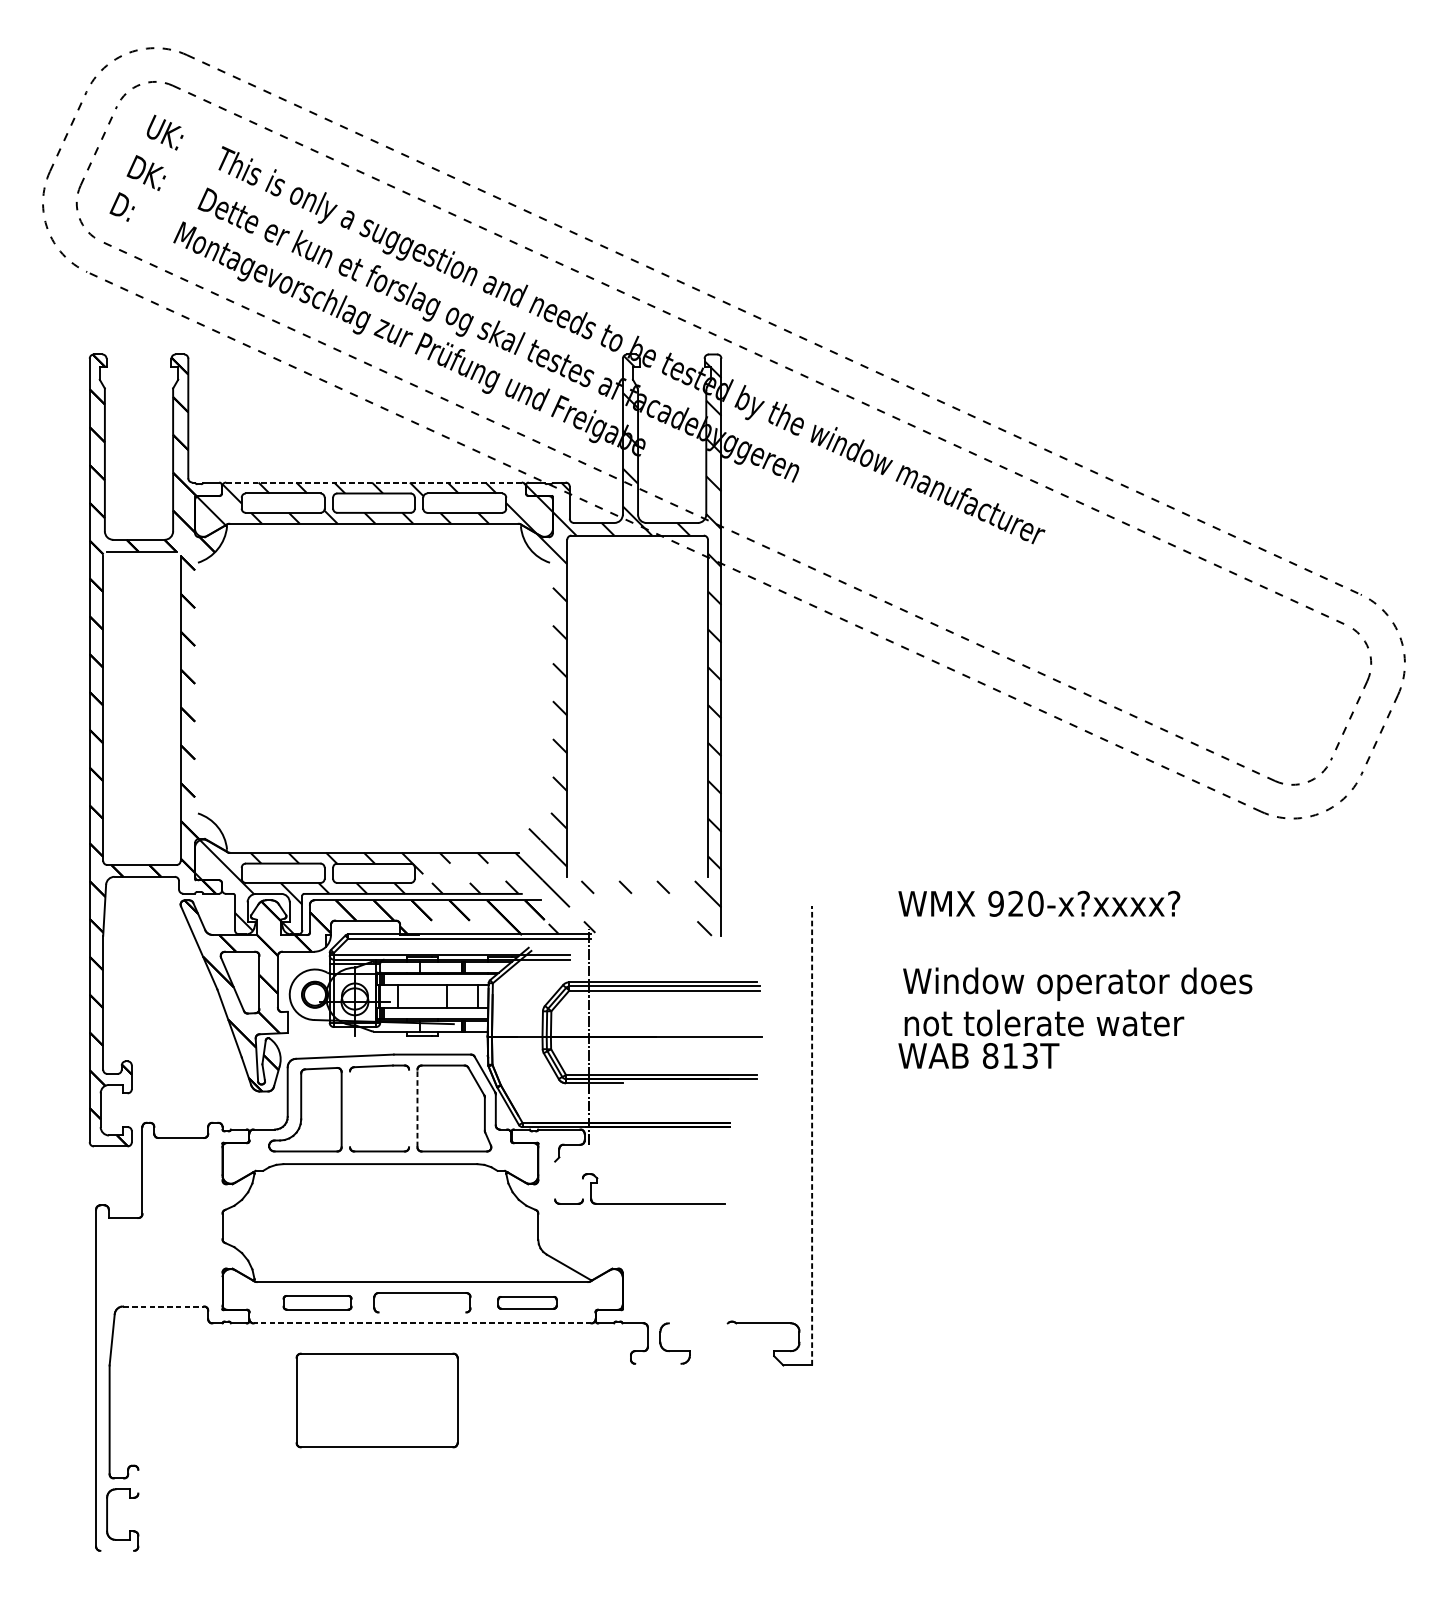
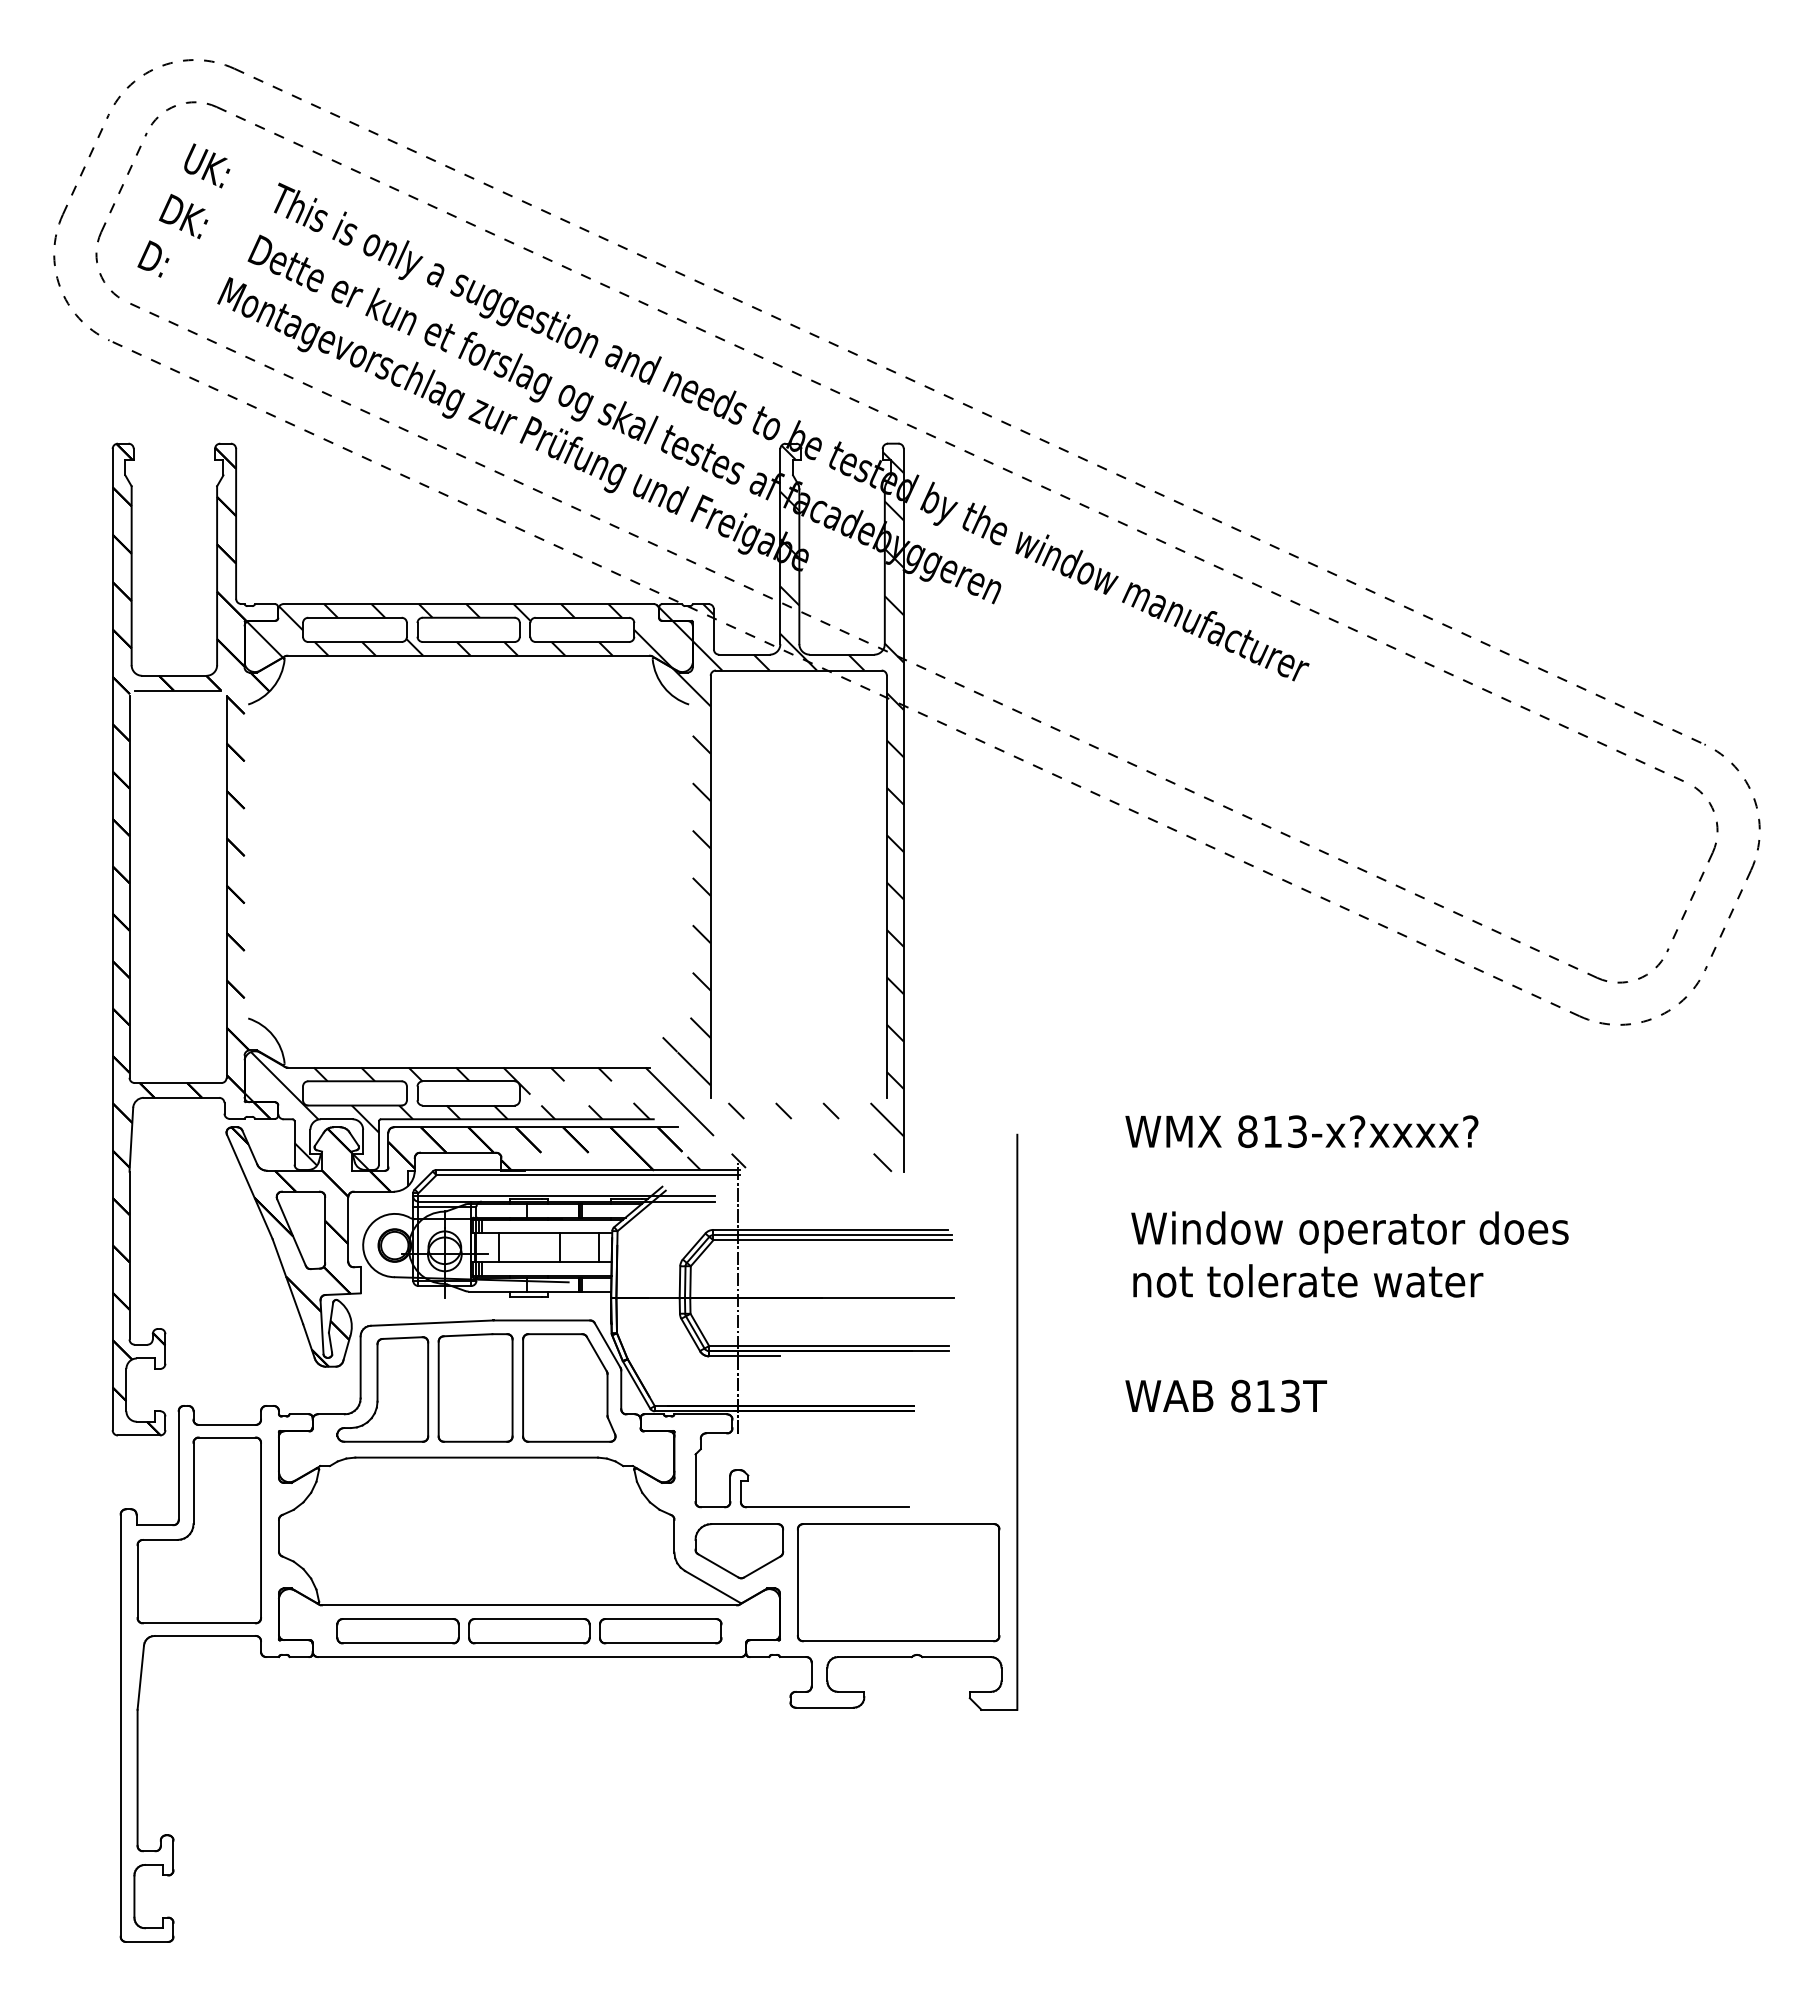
line: (374, 482) -> (469, 604), dashed -> solid
text: (1015, 903) -> (1272, 1131), 920-x?xxxx? -> 813-x?xxxx?
text: (978, 1055) -> (1225, 1395), moved
line: (349, 1108) -> (438, 1388), added
line: (408, 1108) -> (512, 1387), added
line: (417, 1108) -> (523, 1387), dashed -> solid
line: (812, 1136) -> (1017, 1422), dashed -> solid
line: (555, 1179) -> (695, 1477), added
line: (583, 1188) -> (730, 1488), added
part: (158, 1222) -> (198, 1530), added
part: (590, 1239) -> (739, 1551), added
part: (317, 1302) -> (397, 1631), size x1.43
part: (527, 1302) -> (660, 1631), size x1.67
line: (163, 1306) -> (205, 1635), dashed -> solid
line: (422, 1312) -> (529, 1643), added
line: (421, 1323) -> (528, 1657), dashed -> solid
line: (698, 1323) -> (874, 1657), added
line: (658, 1363) -> (824, 1707), added
part: (377, 1400) -> (898, 1582), moved
line: (138, 1481) -> (173, 1855), added
line: (117, 1550) -> (147, 1941), added

